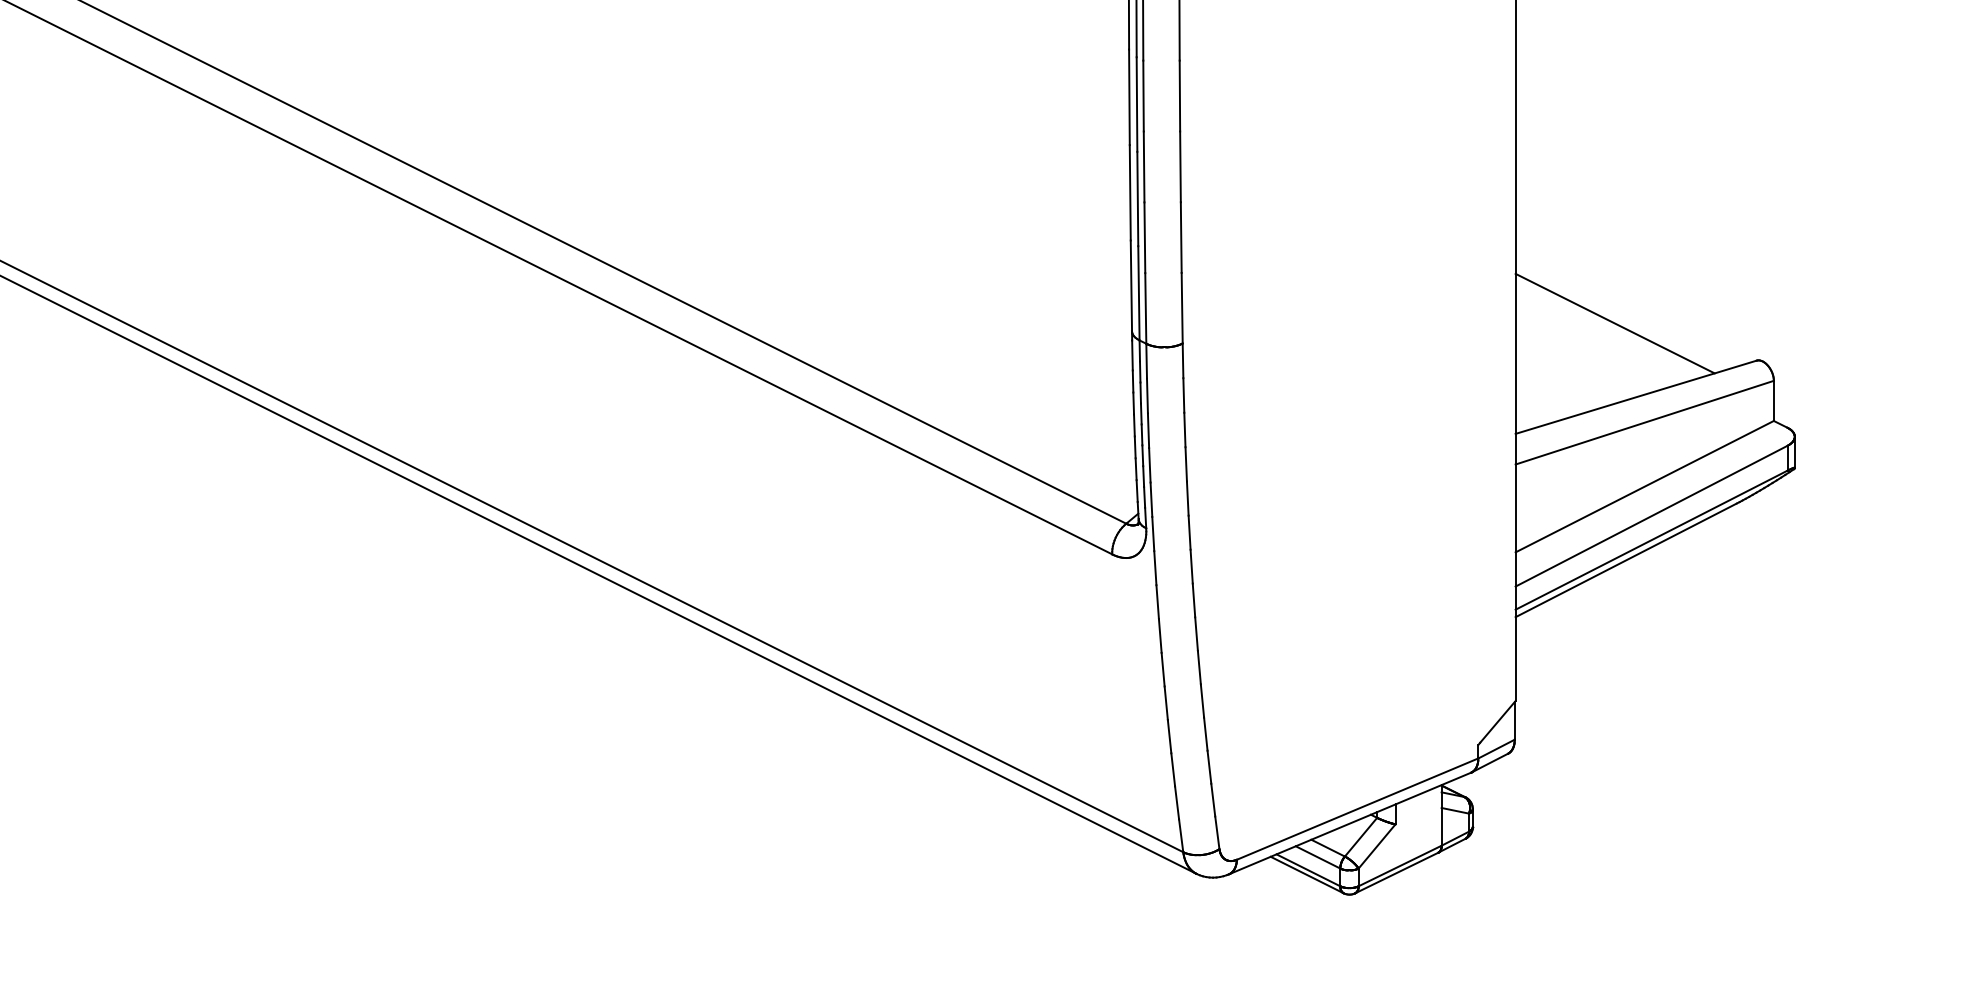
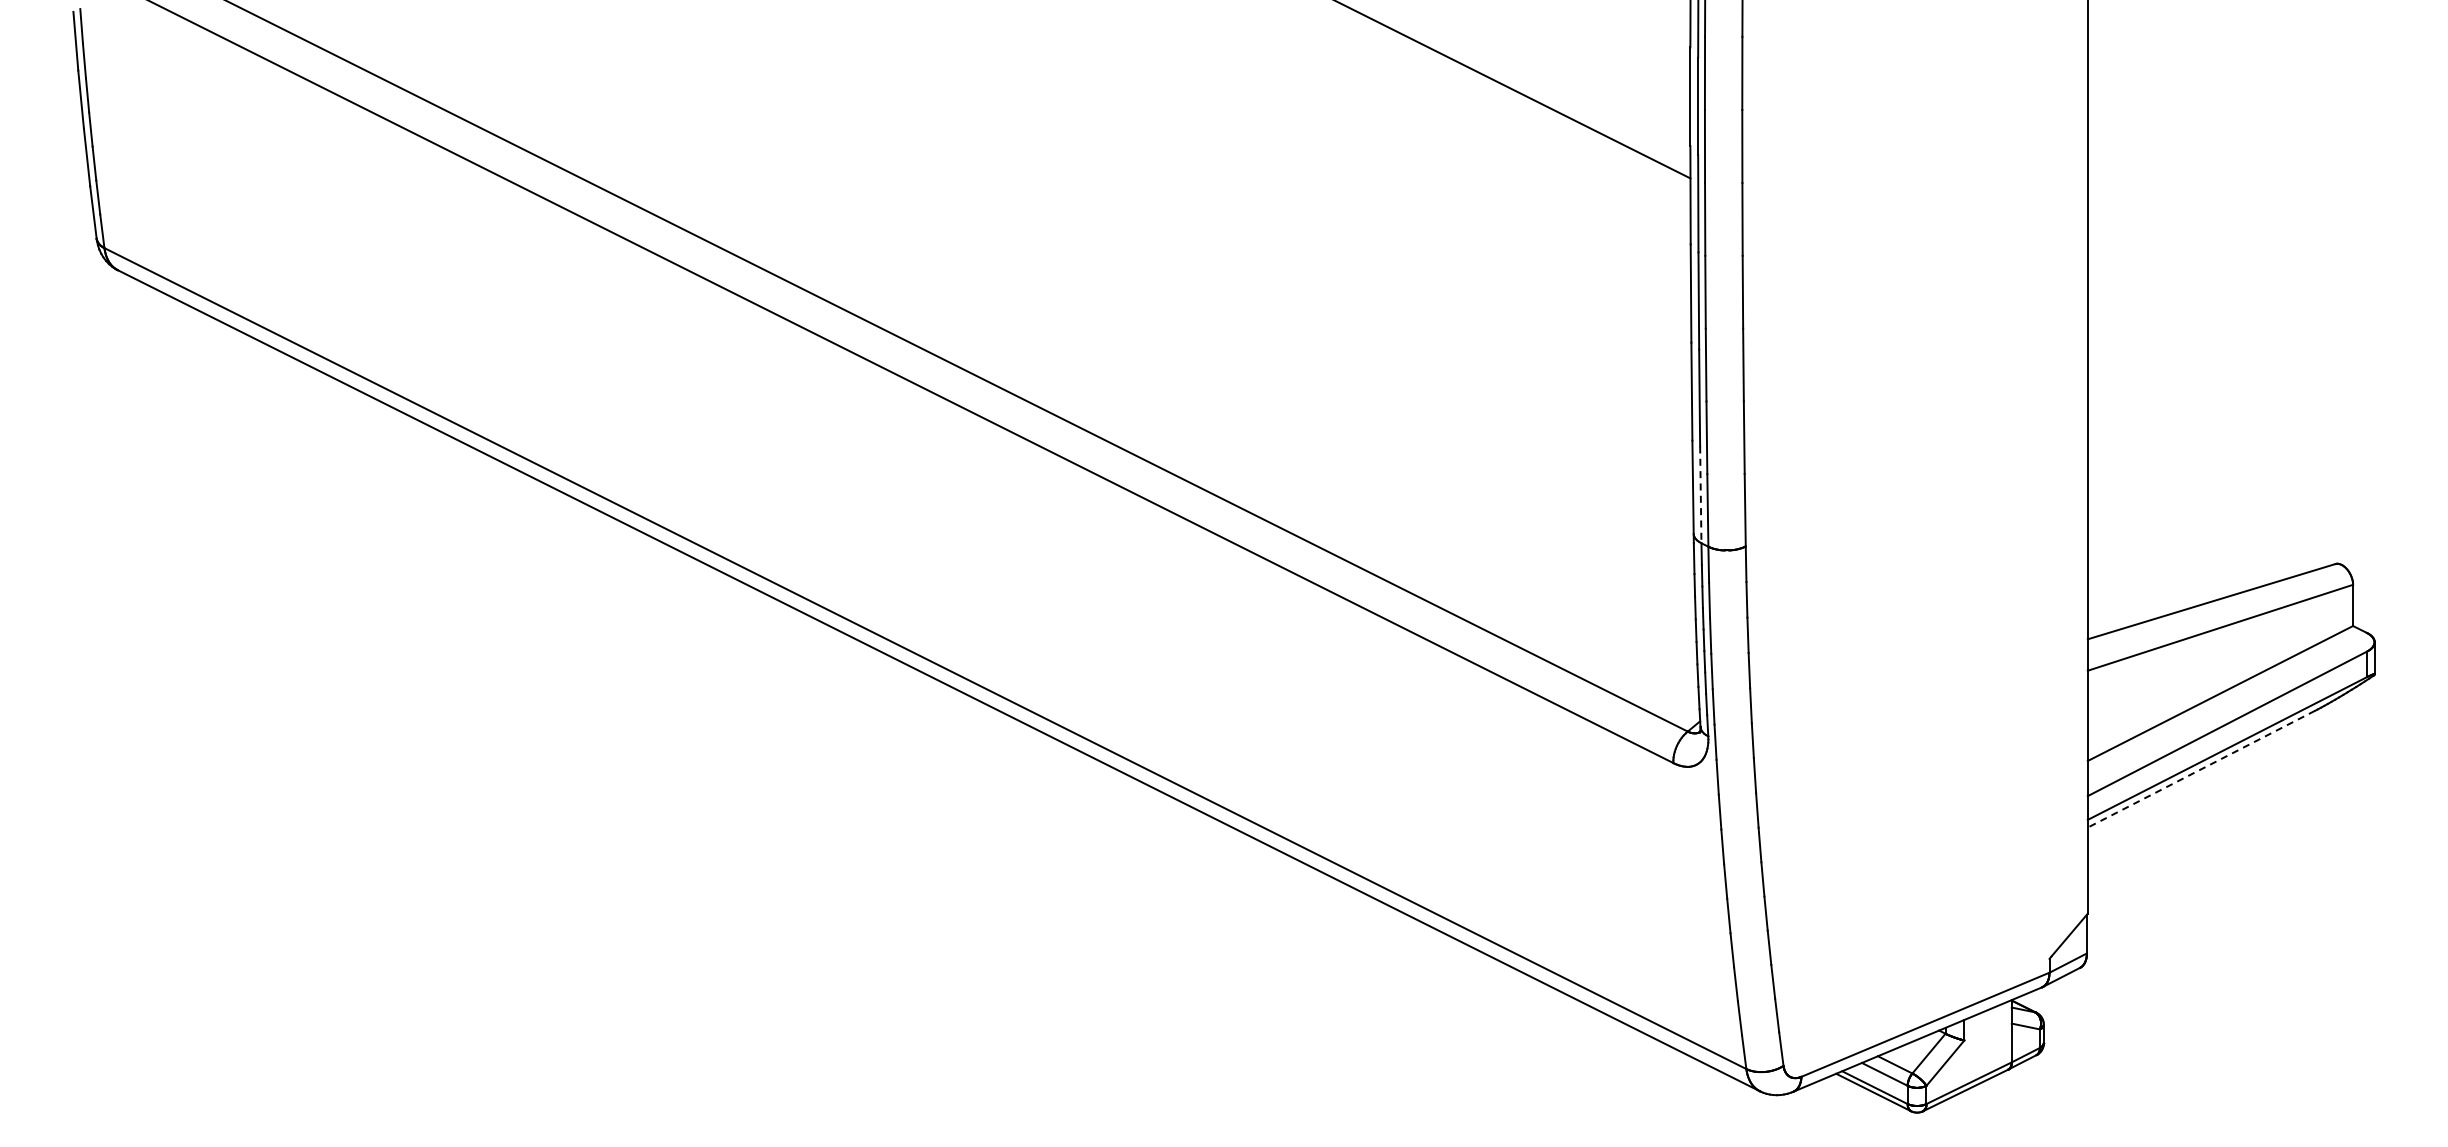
line: (1138, 293) -> (1700, 495), solid -> dashed
line: (1614, 323) -> (2189, 525), removed
line: (1626, 560) -> (2201, 769), solid -> dashed

